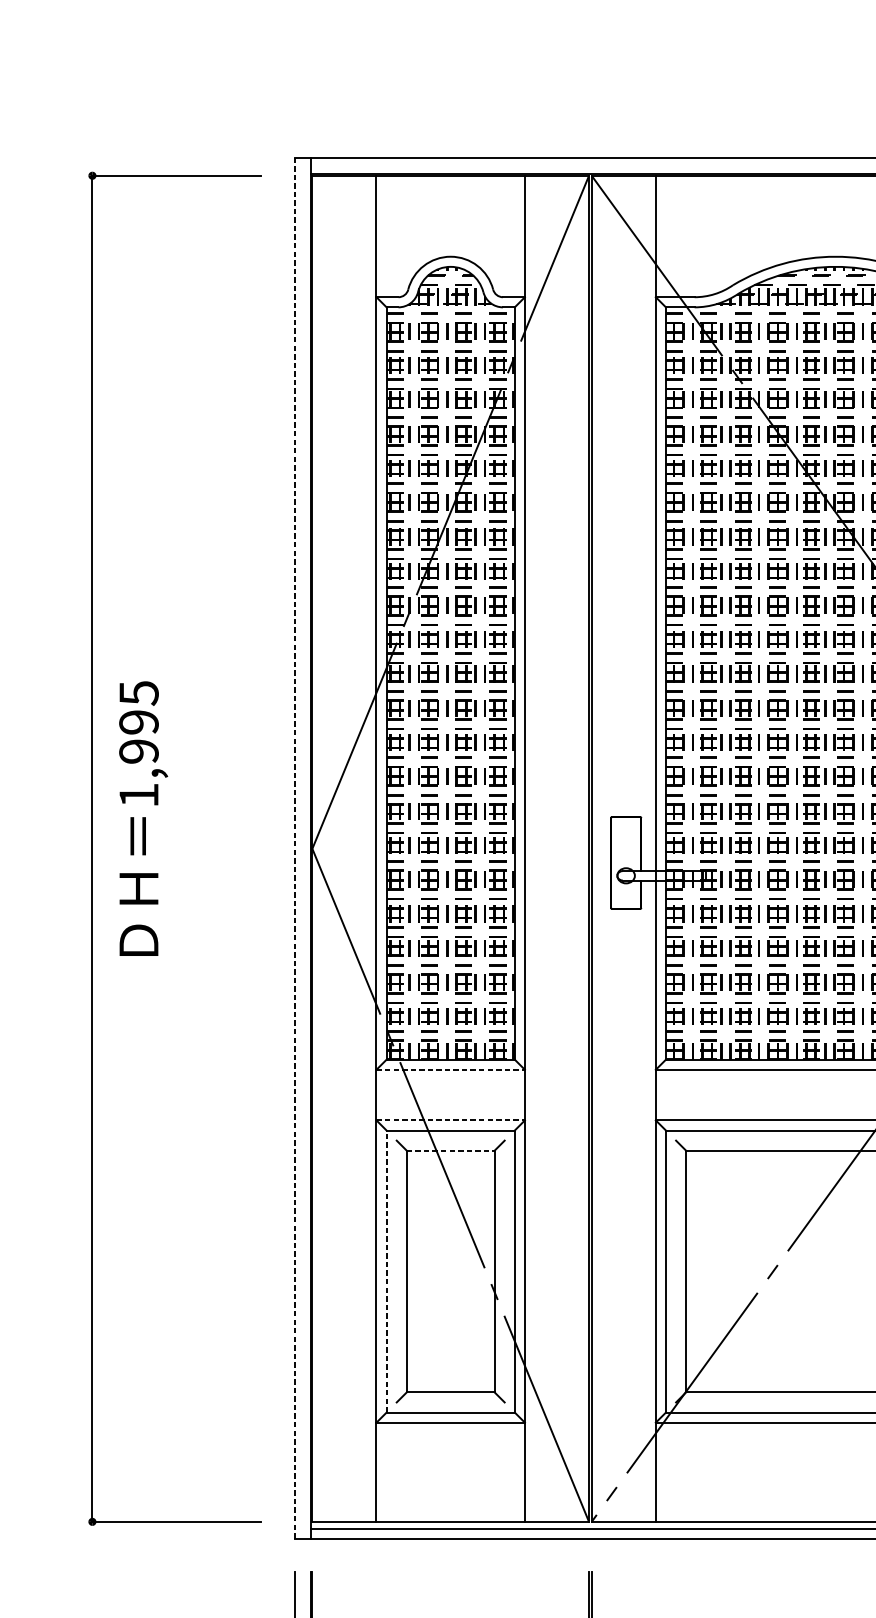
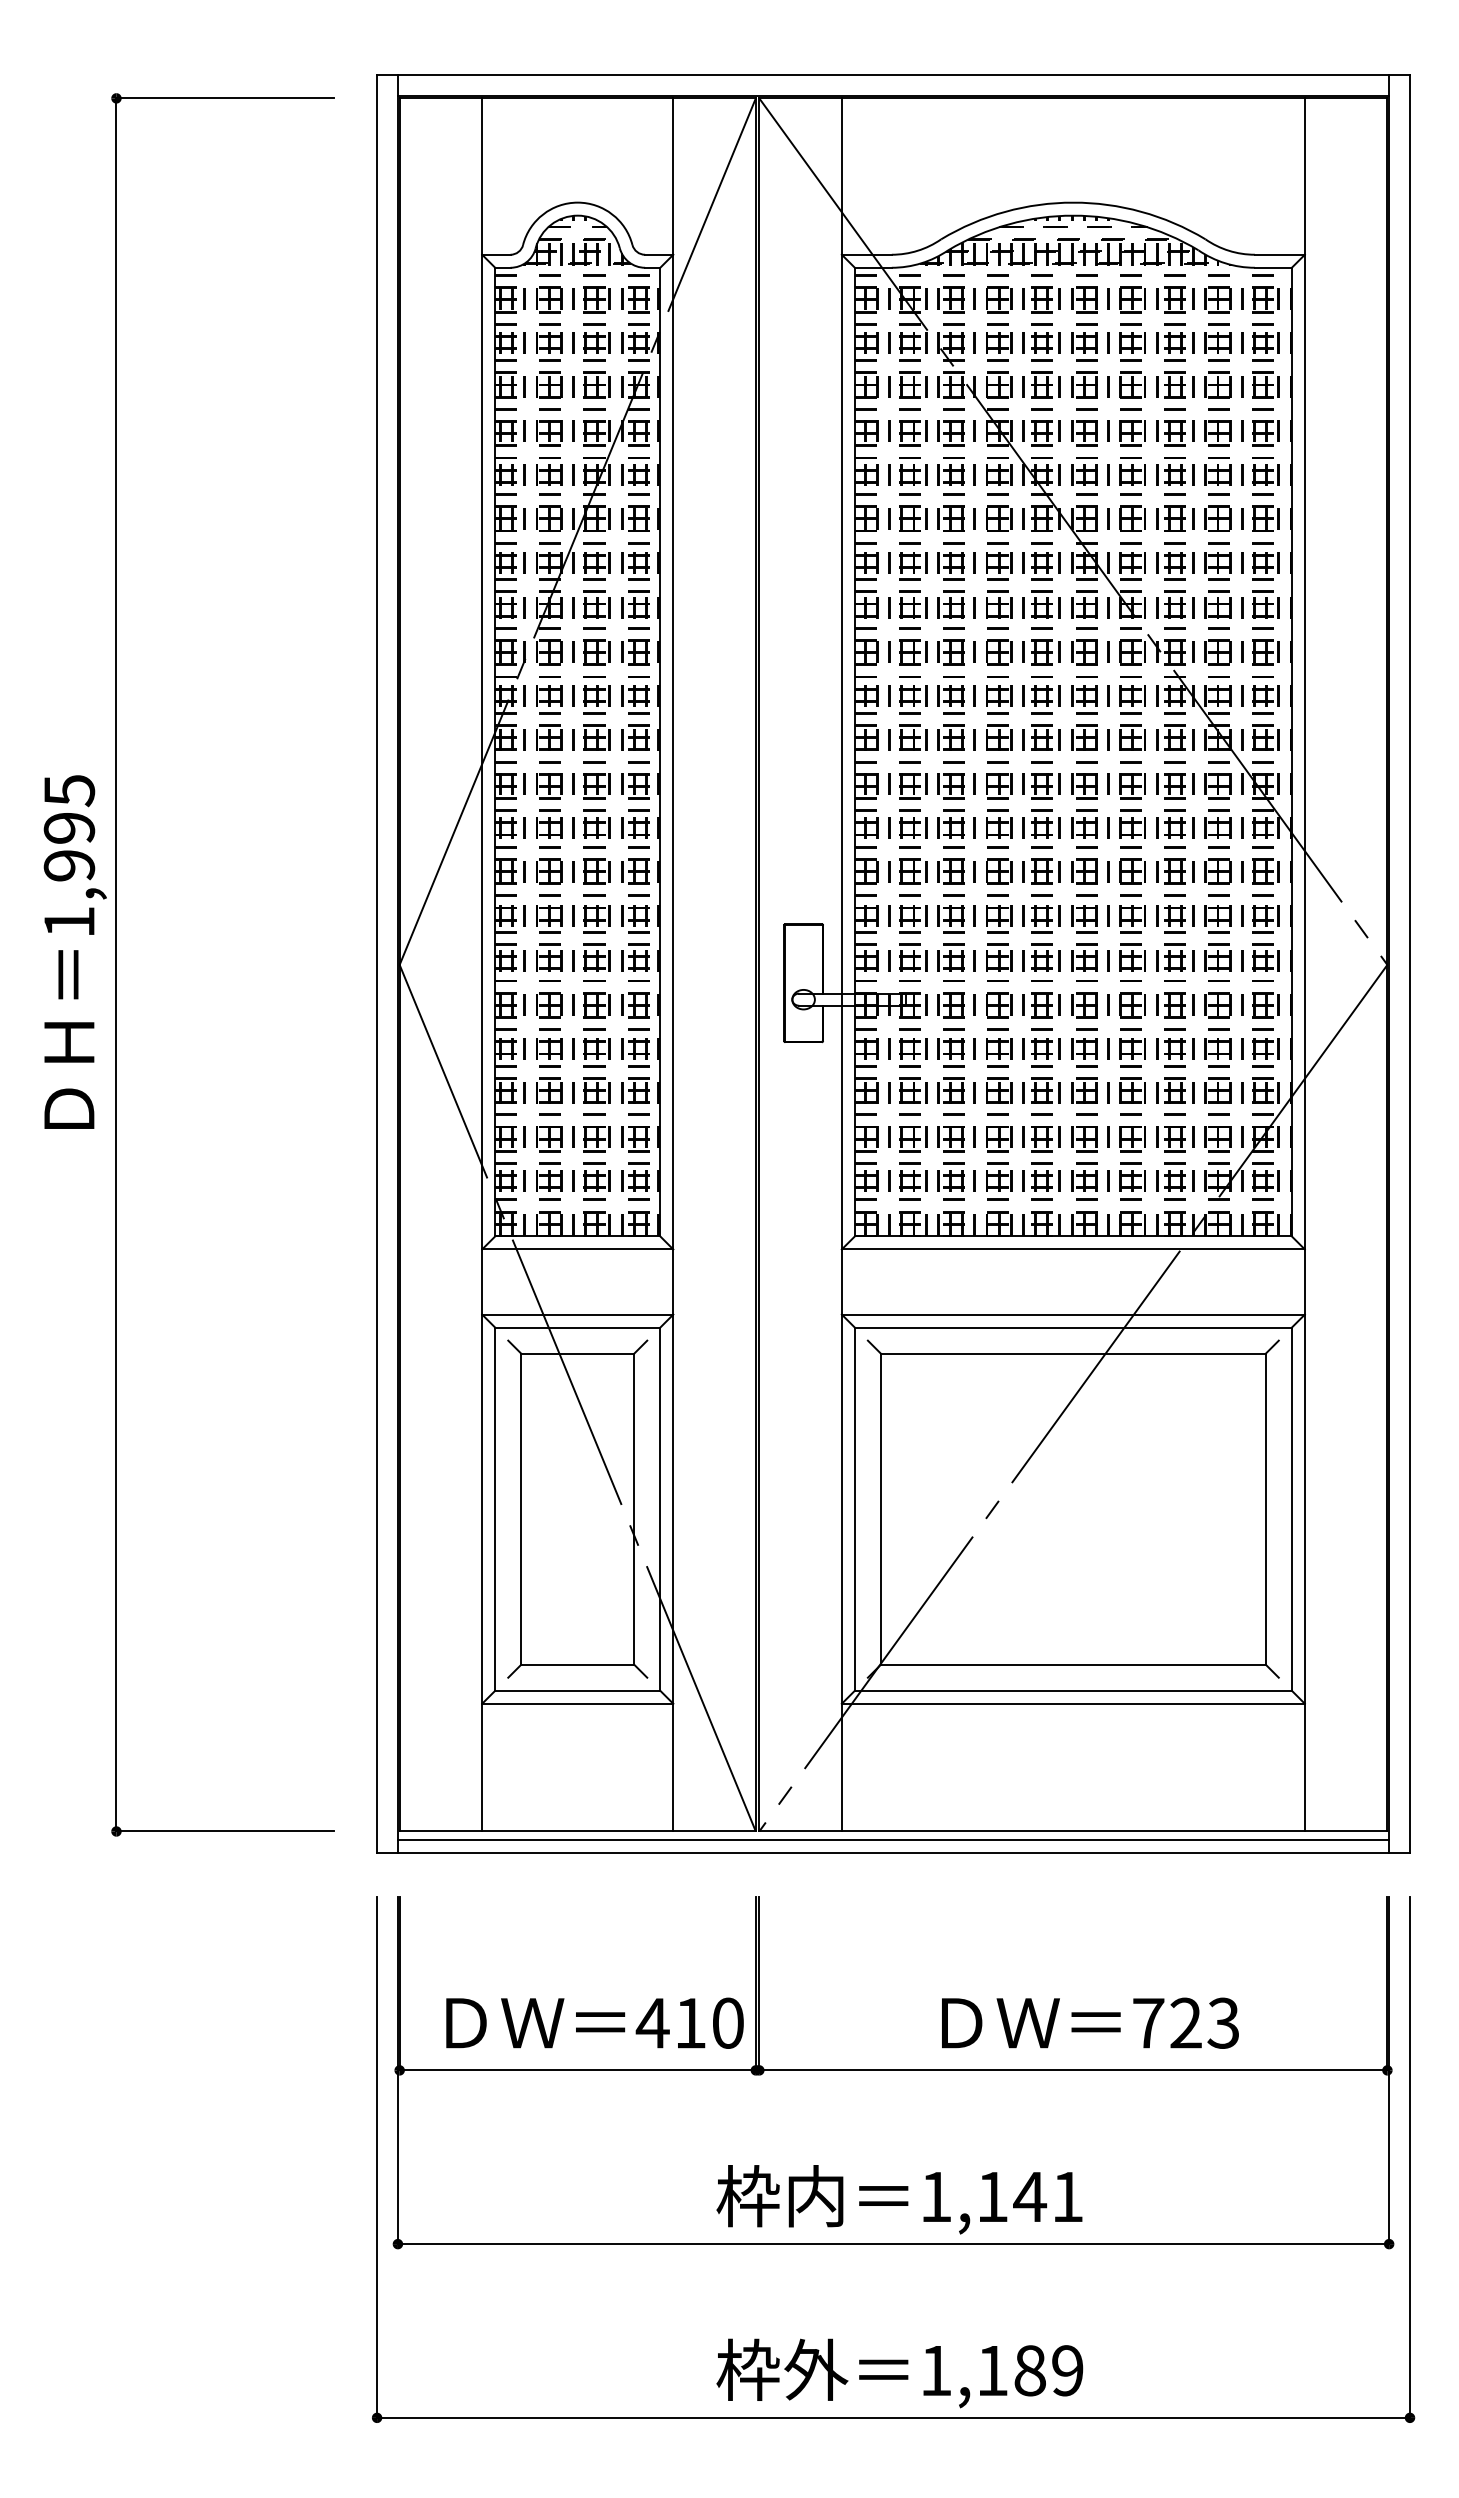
text: (142, 818) -> (74, 951), moved
line: (295, 848) -> (377, 964), dashed -> solid
line: (450, 1069) -> (577, 1249), dashed -> solid
line: (450, 1120) -> (577, 1314), dashed -> solid
line: (451, 1150) -> (578, 1353), dashed -> solid
line: (386, 1271) -> (495, 1509), dashed -> solid

